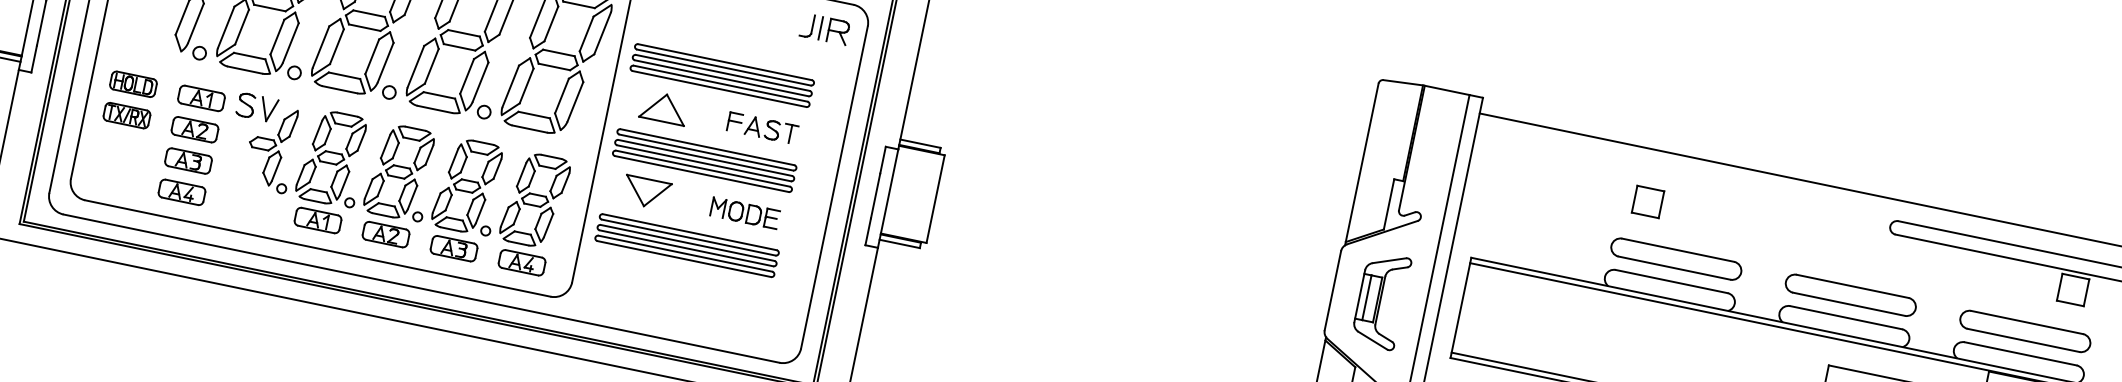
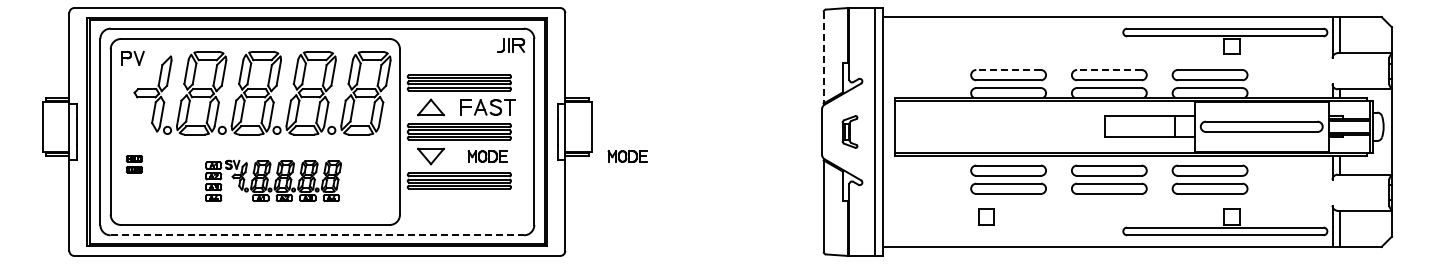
part: (130, 100) -> (134, 164), size x0.6
part: (762, 128) -> (487, 107), size x1.4
line: (1361, 163) -> (823, 58), solid -> dashed
part: (365, 177) -> (273, 180), size x0.6
part: (1648, 201) -> (986, 46), removed
line: (1678, 249) -> (1008, 69), solid -> dashed
part: (987, 263) -> (627, 156), added
line: (1851, 285) -> (1108, 69), solid -> dashed
line: (421, 289) -> (317, 235), solid -> dashed
part: (1380, 299) -> (849, 131), size x0.6

